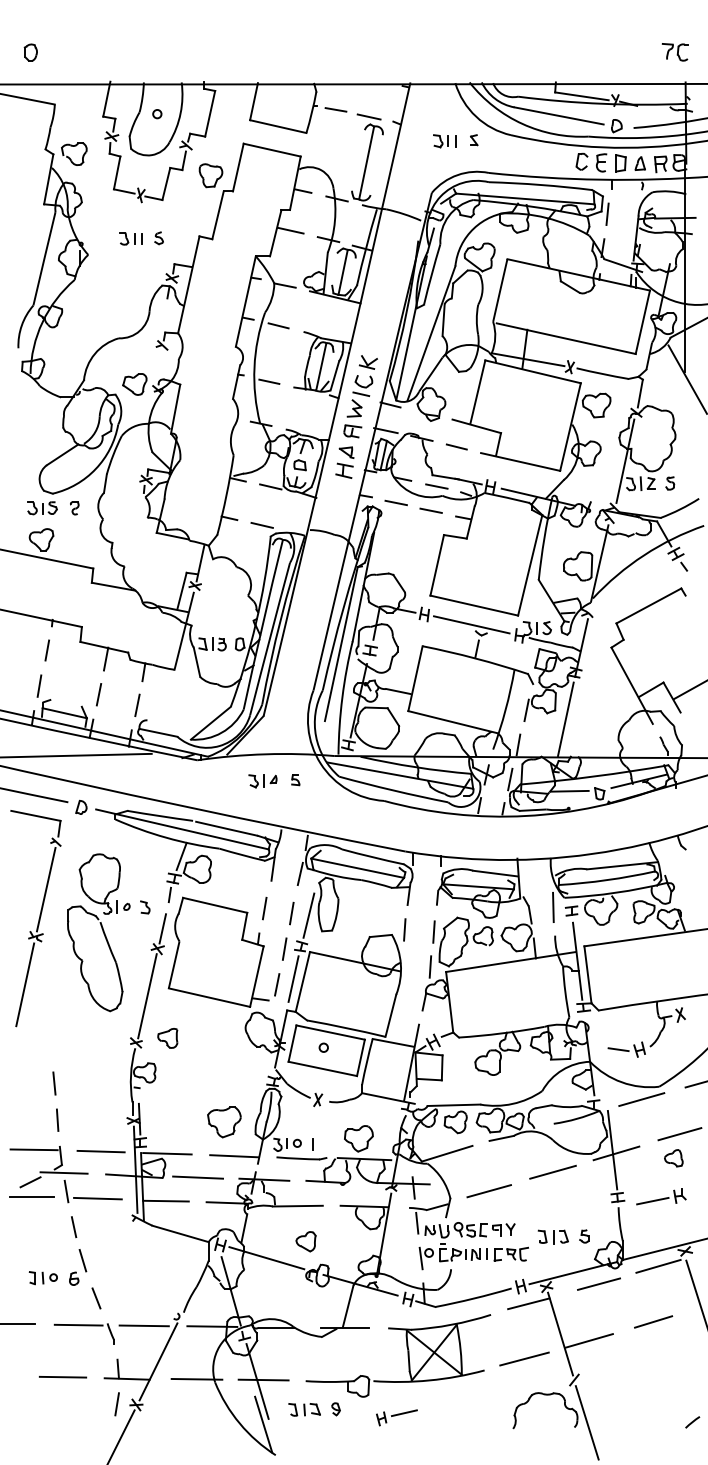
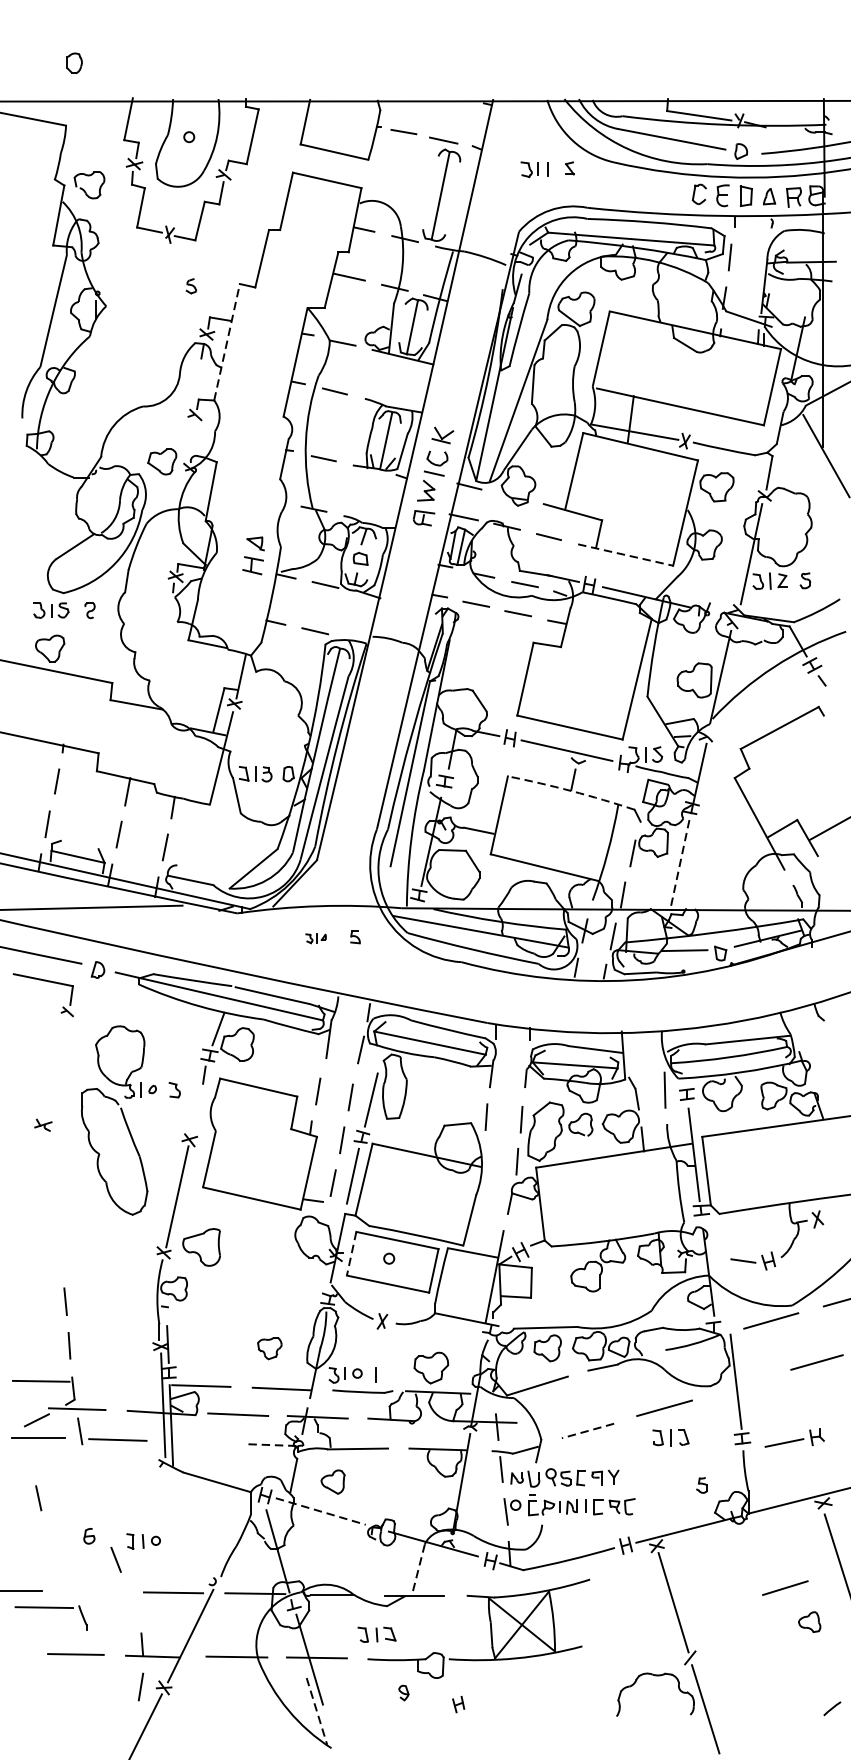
part: (30, 52) -> (74, 63), moved
part: (674, 52) -> (810, 63), removed
part: (210, 175) -> (253, 210), removed
part: (130, 238) -> (157, 286), removed
line: (188, 284) -> (226, 341), solid -> dashed
line: (520, 461) -> (625, 554), solid -> dashed
part: (344, 462) -> (253, 555), moved
arc: (475, 658) -> (571, 791), solid -> dashed
line: (565, 719) -> (679, 864), solid -> dashed
part: (262, 781) -> (315, 938), size x0.6
line: (45, 889) -> (54, 1068), removed
line: (162, 928) -> (195, 1115), removed
line: (25, 984) -> (30, 1182), removed
part: (167, 1038) -> (201, 1247), size x1.6
line: (292, 1043) -> (351, 1253), solid -> dashed
part: (224, 1122) -> (269, 1348), size x0.6
line: (100, 1151) -> (120, 1383), removed
line: (616, 1153) -> (740, 1385), removed
part: (673, 1158) -> (809, 1622), moved
line: (489, 1191) -> (588, 1431), solid -> dashed
line: (165, 1200) -> (199, 1442), removed
line: (226, 1202) -> (272, 1444), solid -> dashed
line: (74, 1227) -> (39, 1498), moved
part: (552, 1236) -> (669, 1437), moved
part: (305, 1241) -> (332, 1481), moved
line: (267, 1258) -> (321, 1511), solid -> dashed
line: (82, 1260) -> (99, 1514), removed
line: (658, 1265) -> (791, 1520), removed
part: (42, 1278) -> (142, 1541), moved
line: (598, 1283) -> (719, 1541), removed
line: (528, 1303) -> (635, 1565), removed
line: (348, 1306) -> (418, 1569), solid -> dashed
part: (83, 1326) -> (50, 1609), moved
line: (588, 1340) -> (707, 1610), removed
line: (524, 1358) -> (630, 1632), removed
part: (304, 1409) -> (376, 1634), moved
line: (403, 1413) -> (484, 1698), removed
line: (263, 1425) -> (316, 1712), solid -> dashed

